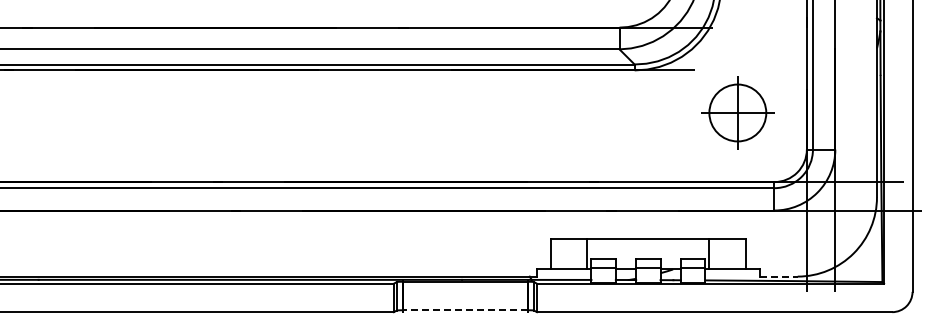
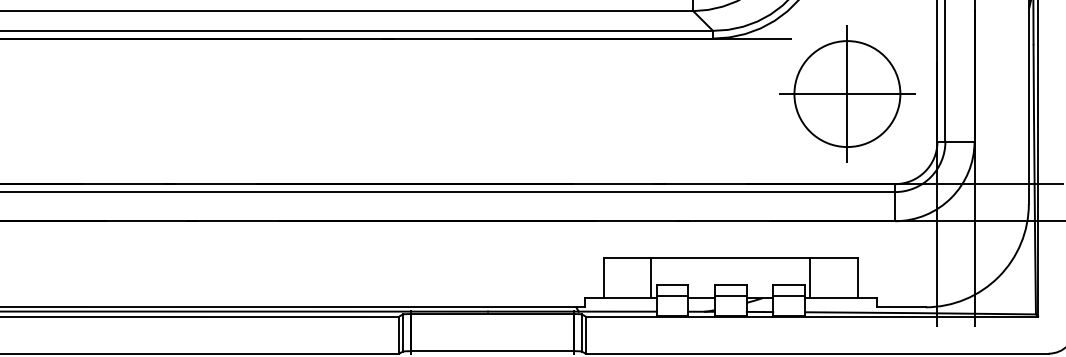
part: (737, 112) -> (847, 93), size x1.43
line: (778, 276) -> (900, 307), dashed -> solid
line: (465, 310) -> (492, 351), dashed -> solid

